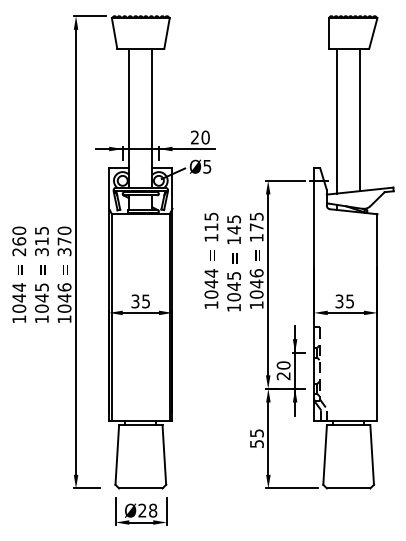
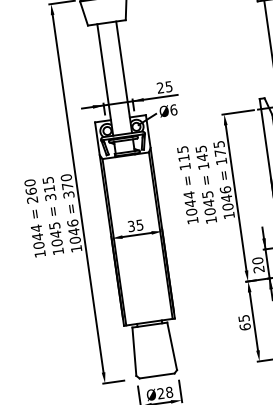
text: (205, 137) -> (168, 86), 20 -> 25
text: (207, 166) -> (173, 109), Ø5 -> Ø6
text: (256, 443) -> (244, 326), 55 -> 65

